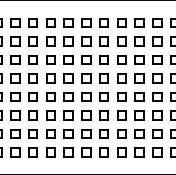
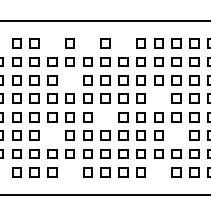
part: (15, 23) -> (52, 43), removed
part: (50, 23) -> (87, 43), removed
part: (86, 23) -> (123, 43), removed
part: (32, 60) -> (69, 80), removed
part: (121, 78) -> (158, 98), removed
part: (68, 97) -> (105, 117), removed
part: (15, 115) -> (52, 135), removed
part: (139, 115) -> (176, 135), removed
part: (32, 152) -> (69, 172), removed
part: (121, 152) -> (158, 172), removed

